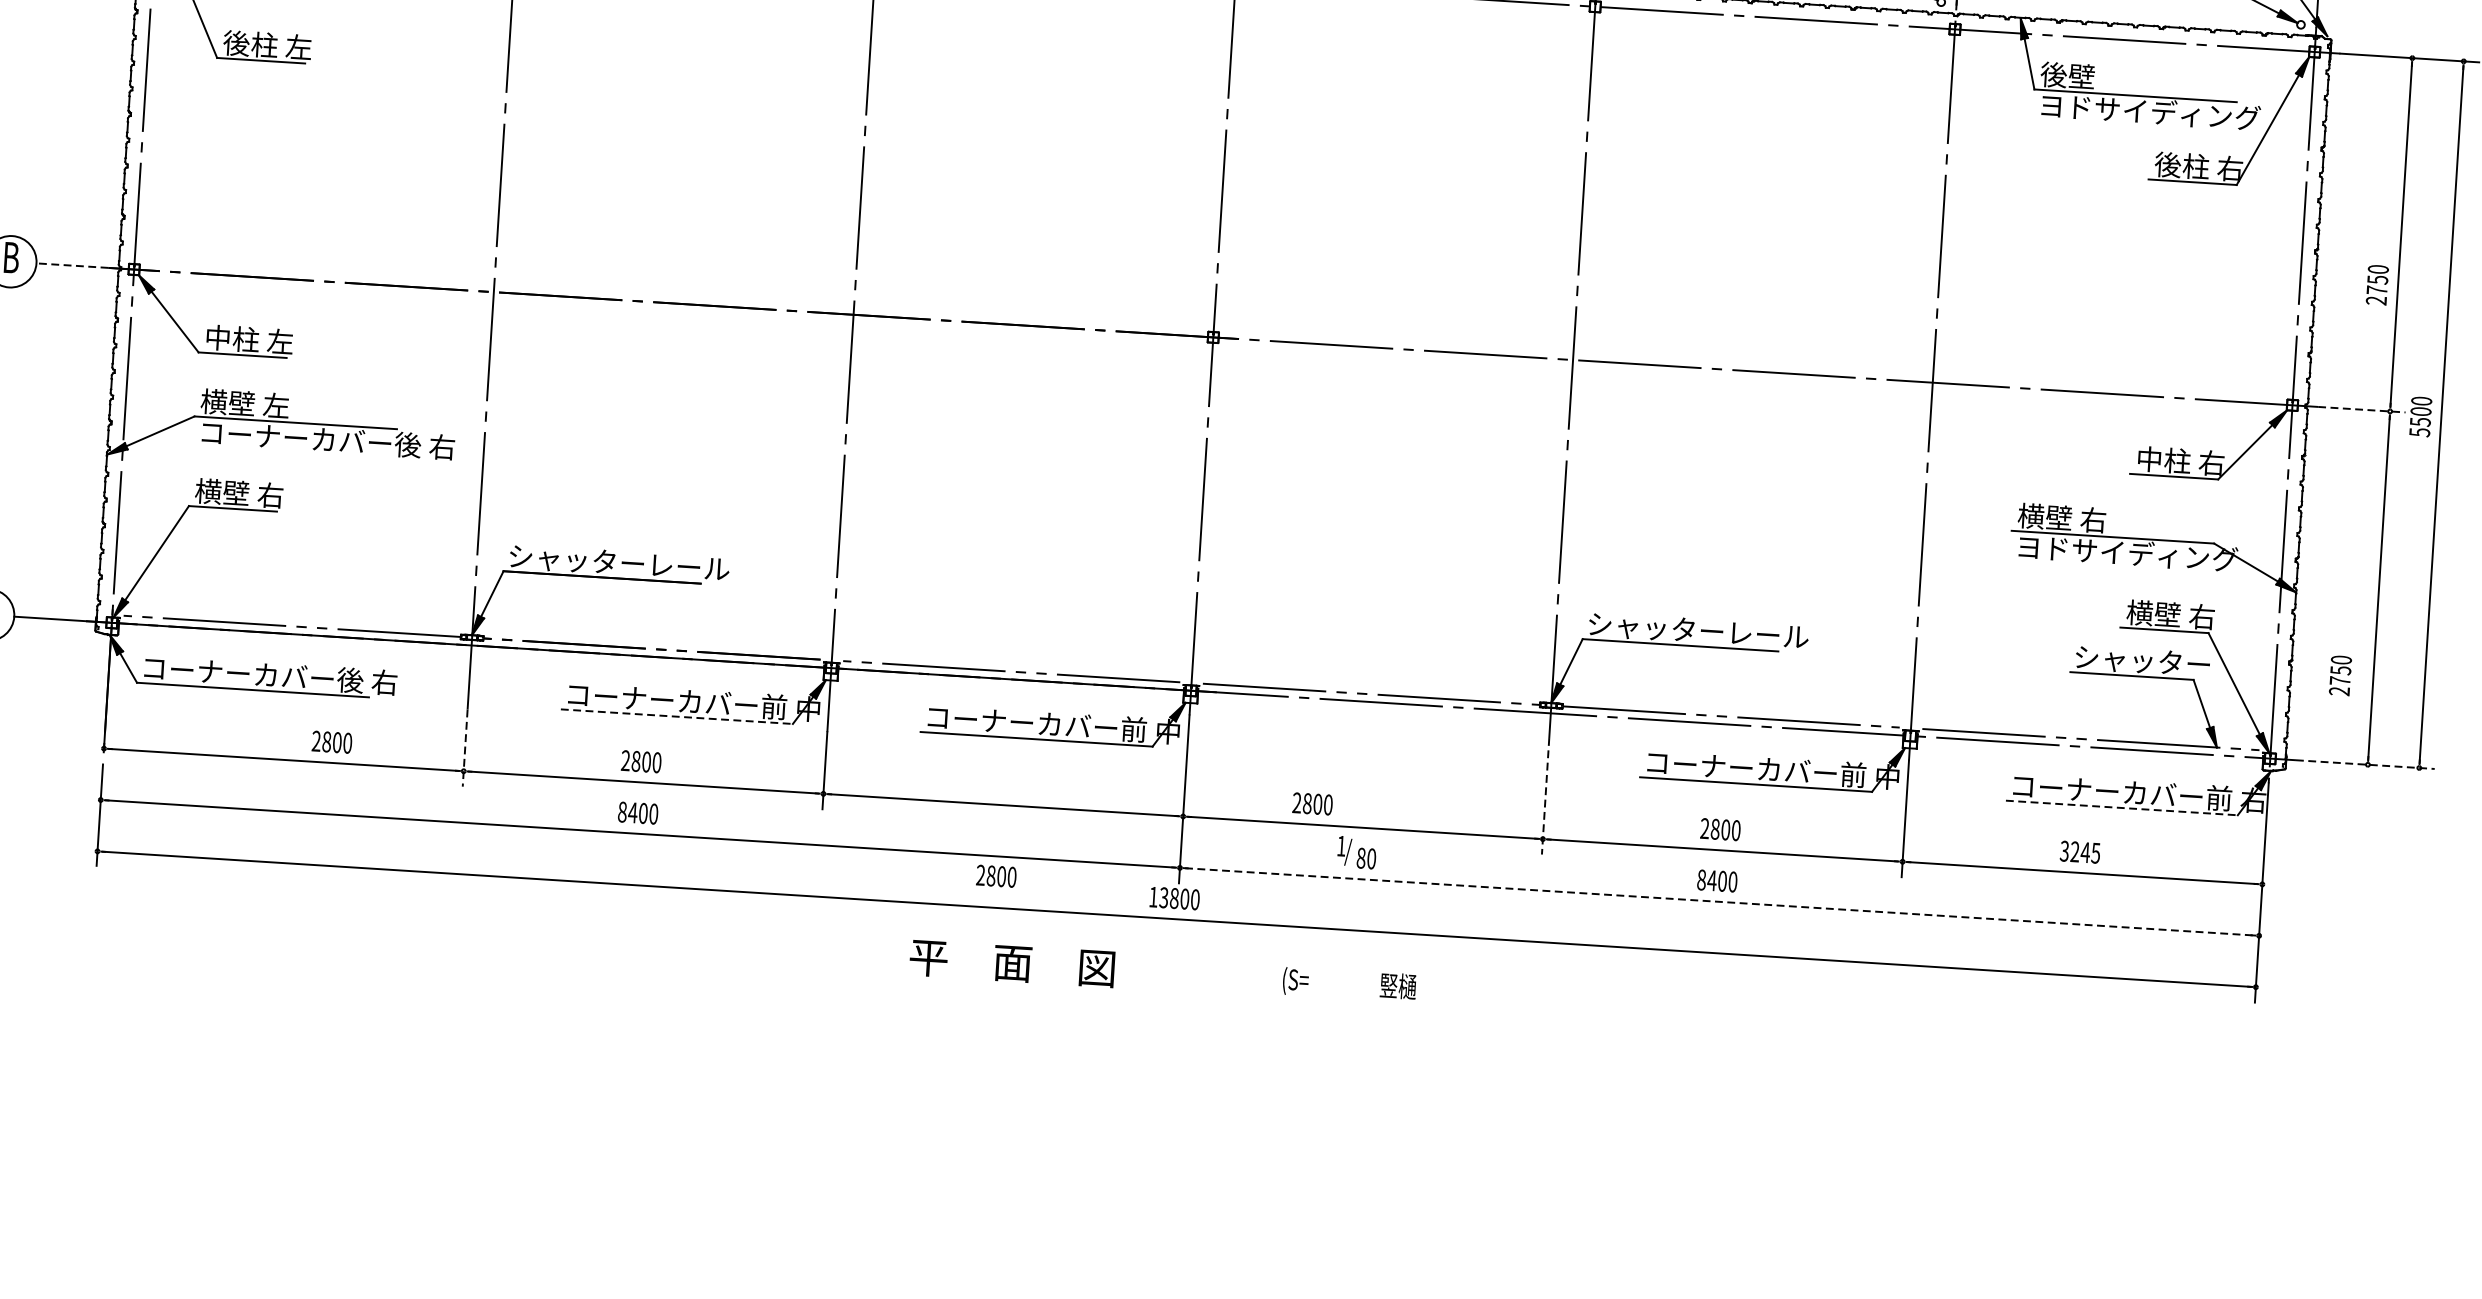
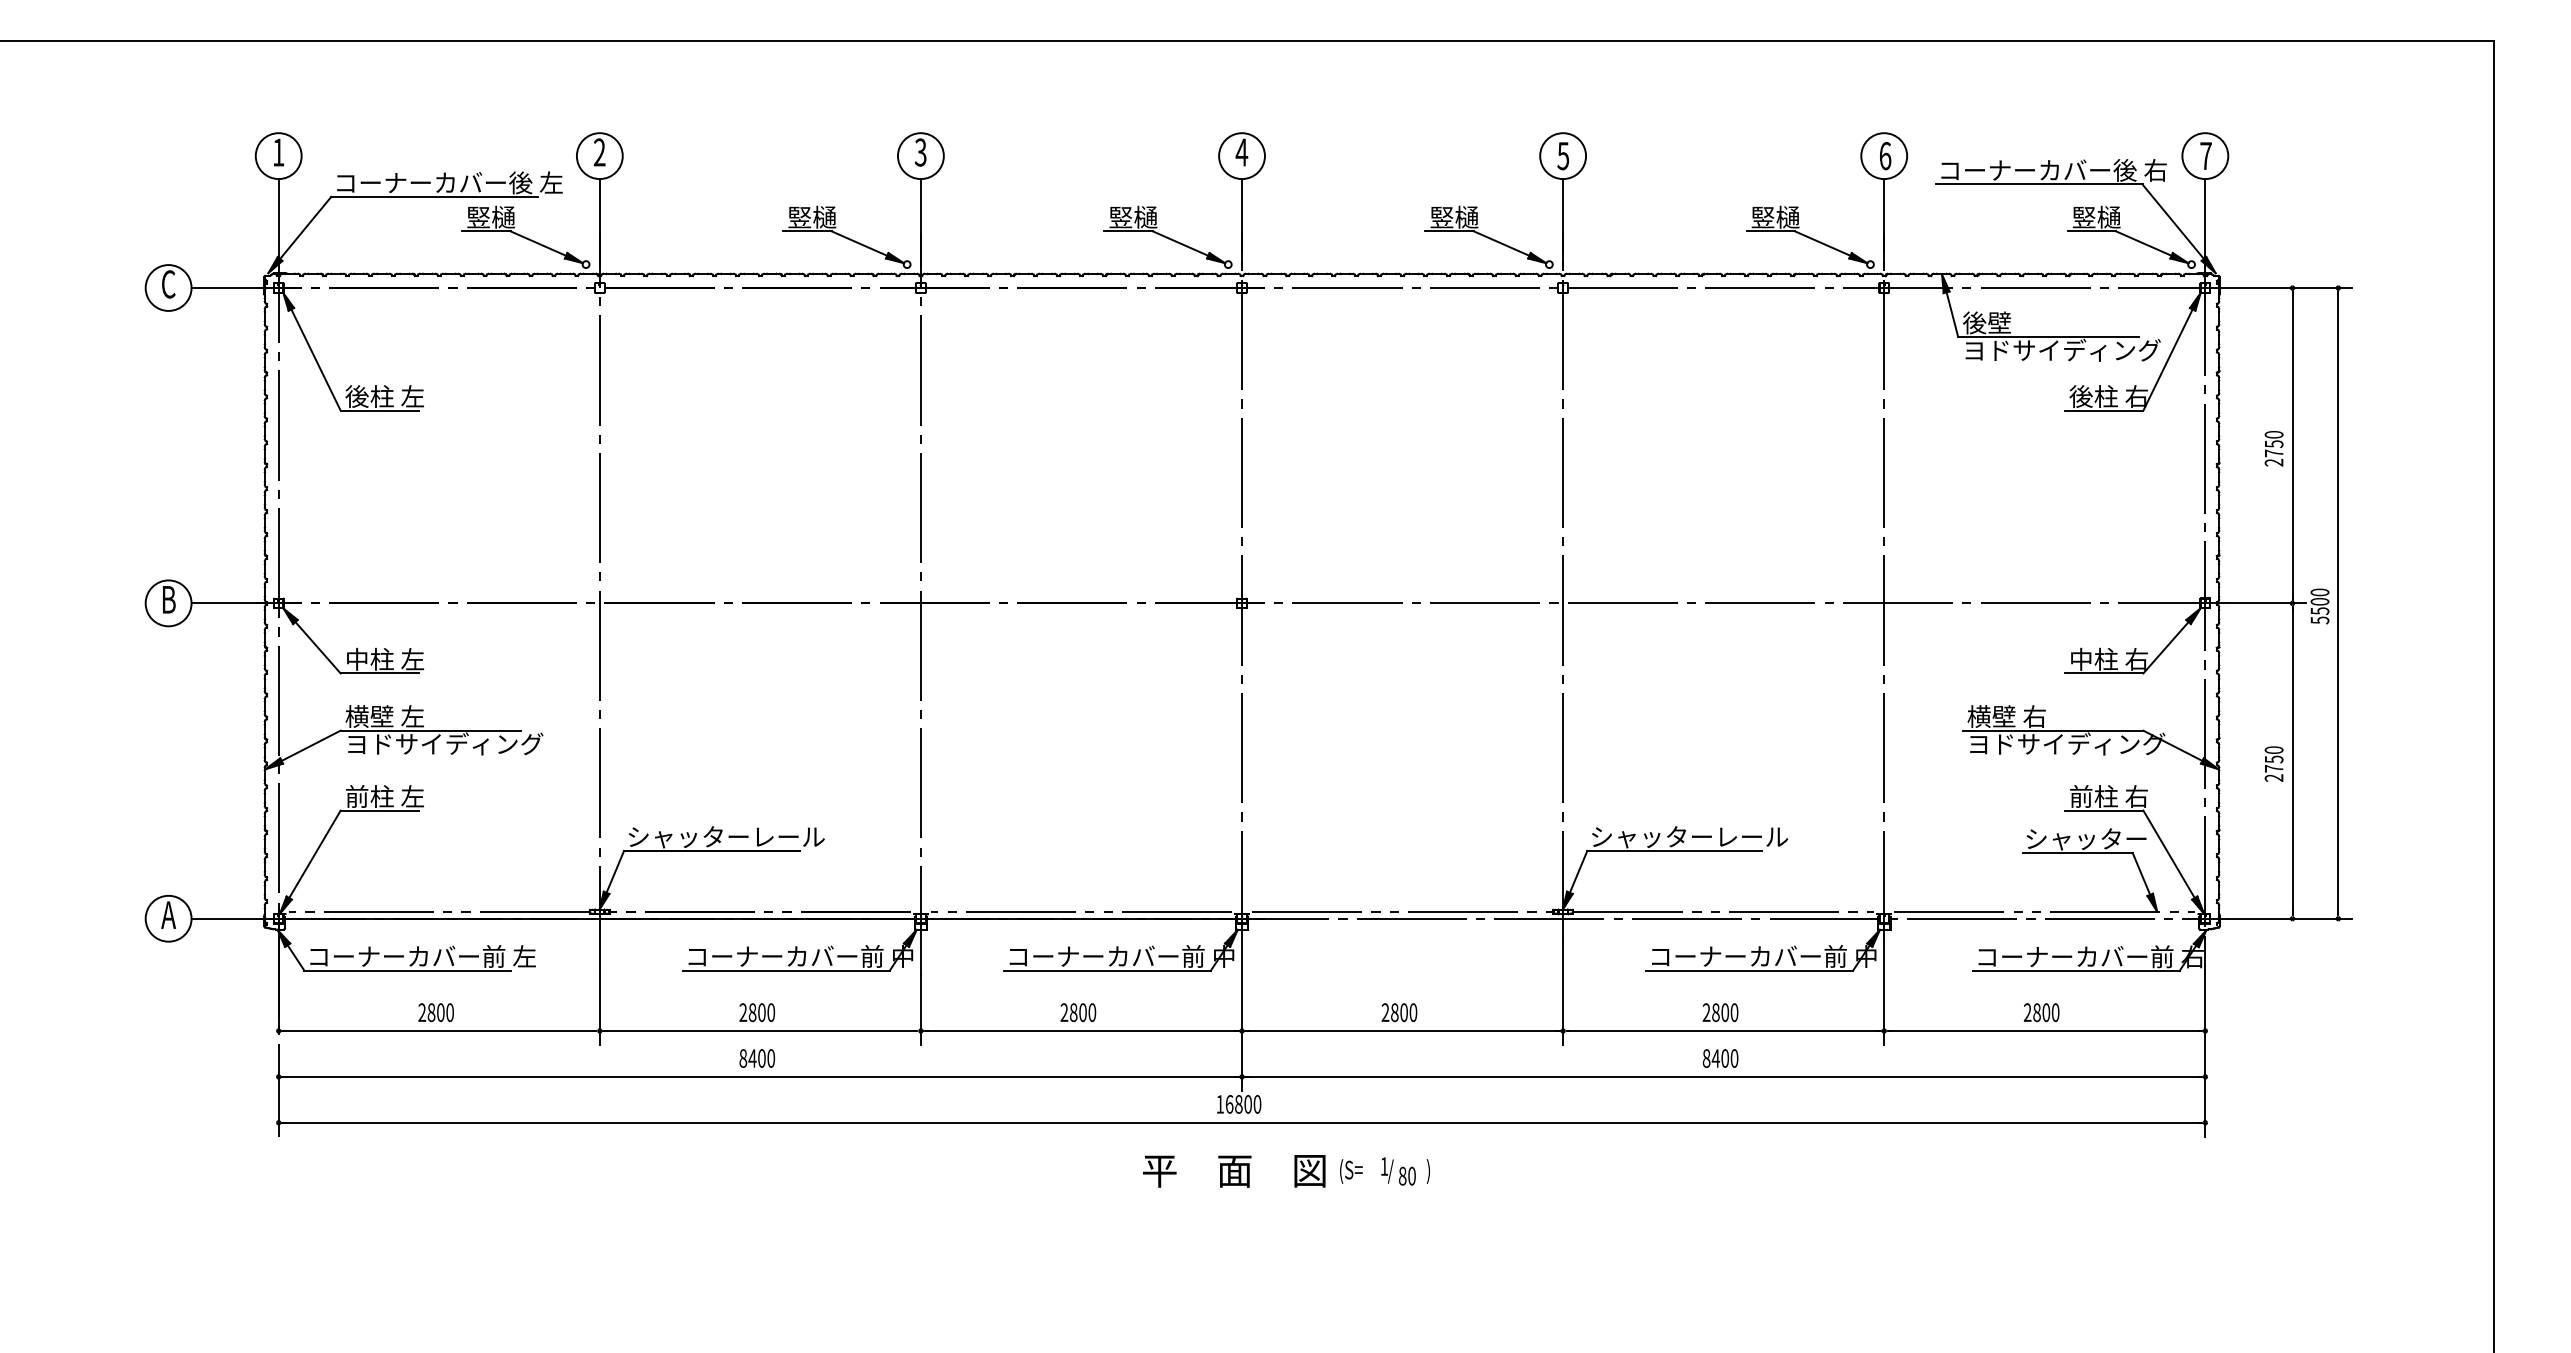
line: (72, 265) -> (223, 603), dashed -> solid
text: (2376, 284) -> (2273, 448), moved
line: (2362, 409) -> (2267, 603), dashed -> solid
text: (327, 439) -> (460, 743), コーナーカバー後 右 -> ヨドサイディング
text: (239, 493) -> (384, 796), 横壁 右 -> 前柱 左
text: (2153, 613) -> (2093, 796), 横壁 右 -> 前柱 右
text: (2339, 674) -> (2273, 763), moved
text: (366, 681) -> (508, 956), コーナーカバー後 右 -> コーナーカバー前 左
line: (677, 716) -> (786, 970), dashed -> solid
text: (331, 742) -> (435, 1012), moved
line: (464, 748) -> (599, 1010), dashed -> solid
line: (2365, 764) -> (2290, 918), dashed -> solid
line: (1545, 797) -> (1563, 993), dashed -> solid
text: (1312, 803) -> (1399, 1012), moved
line: (2122, 807) -> (2076, 970), dashed -> solid
text: (1356, 852) -> (1398, 1171), moved
text: (2080, 852) -> (2041, 1012), 3245 -> 2800
text: (996, 876) -> (1078, 1012), moved
text: (1163, 897) -> (1229, 1104), 13800 -> 16800
line: (1720, 901) -> (1724, 1076), dashed -> solid
text: (1012, 963) -> (1234, 1171), moved
text: (1397, 986) -> (1442, 1170), 竪樋 -> )

